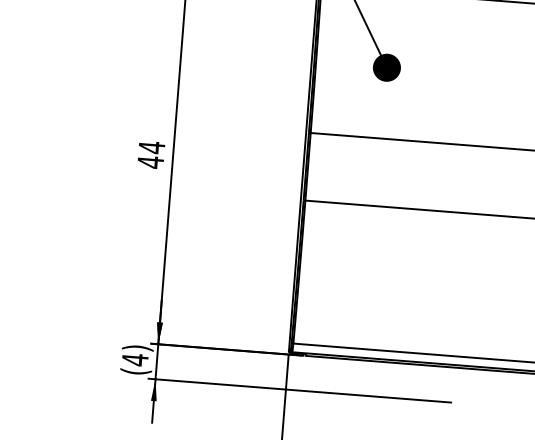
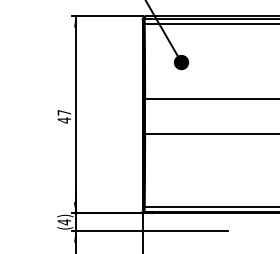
text: (152, 146) -> (64, 112), 44 -> 47

